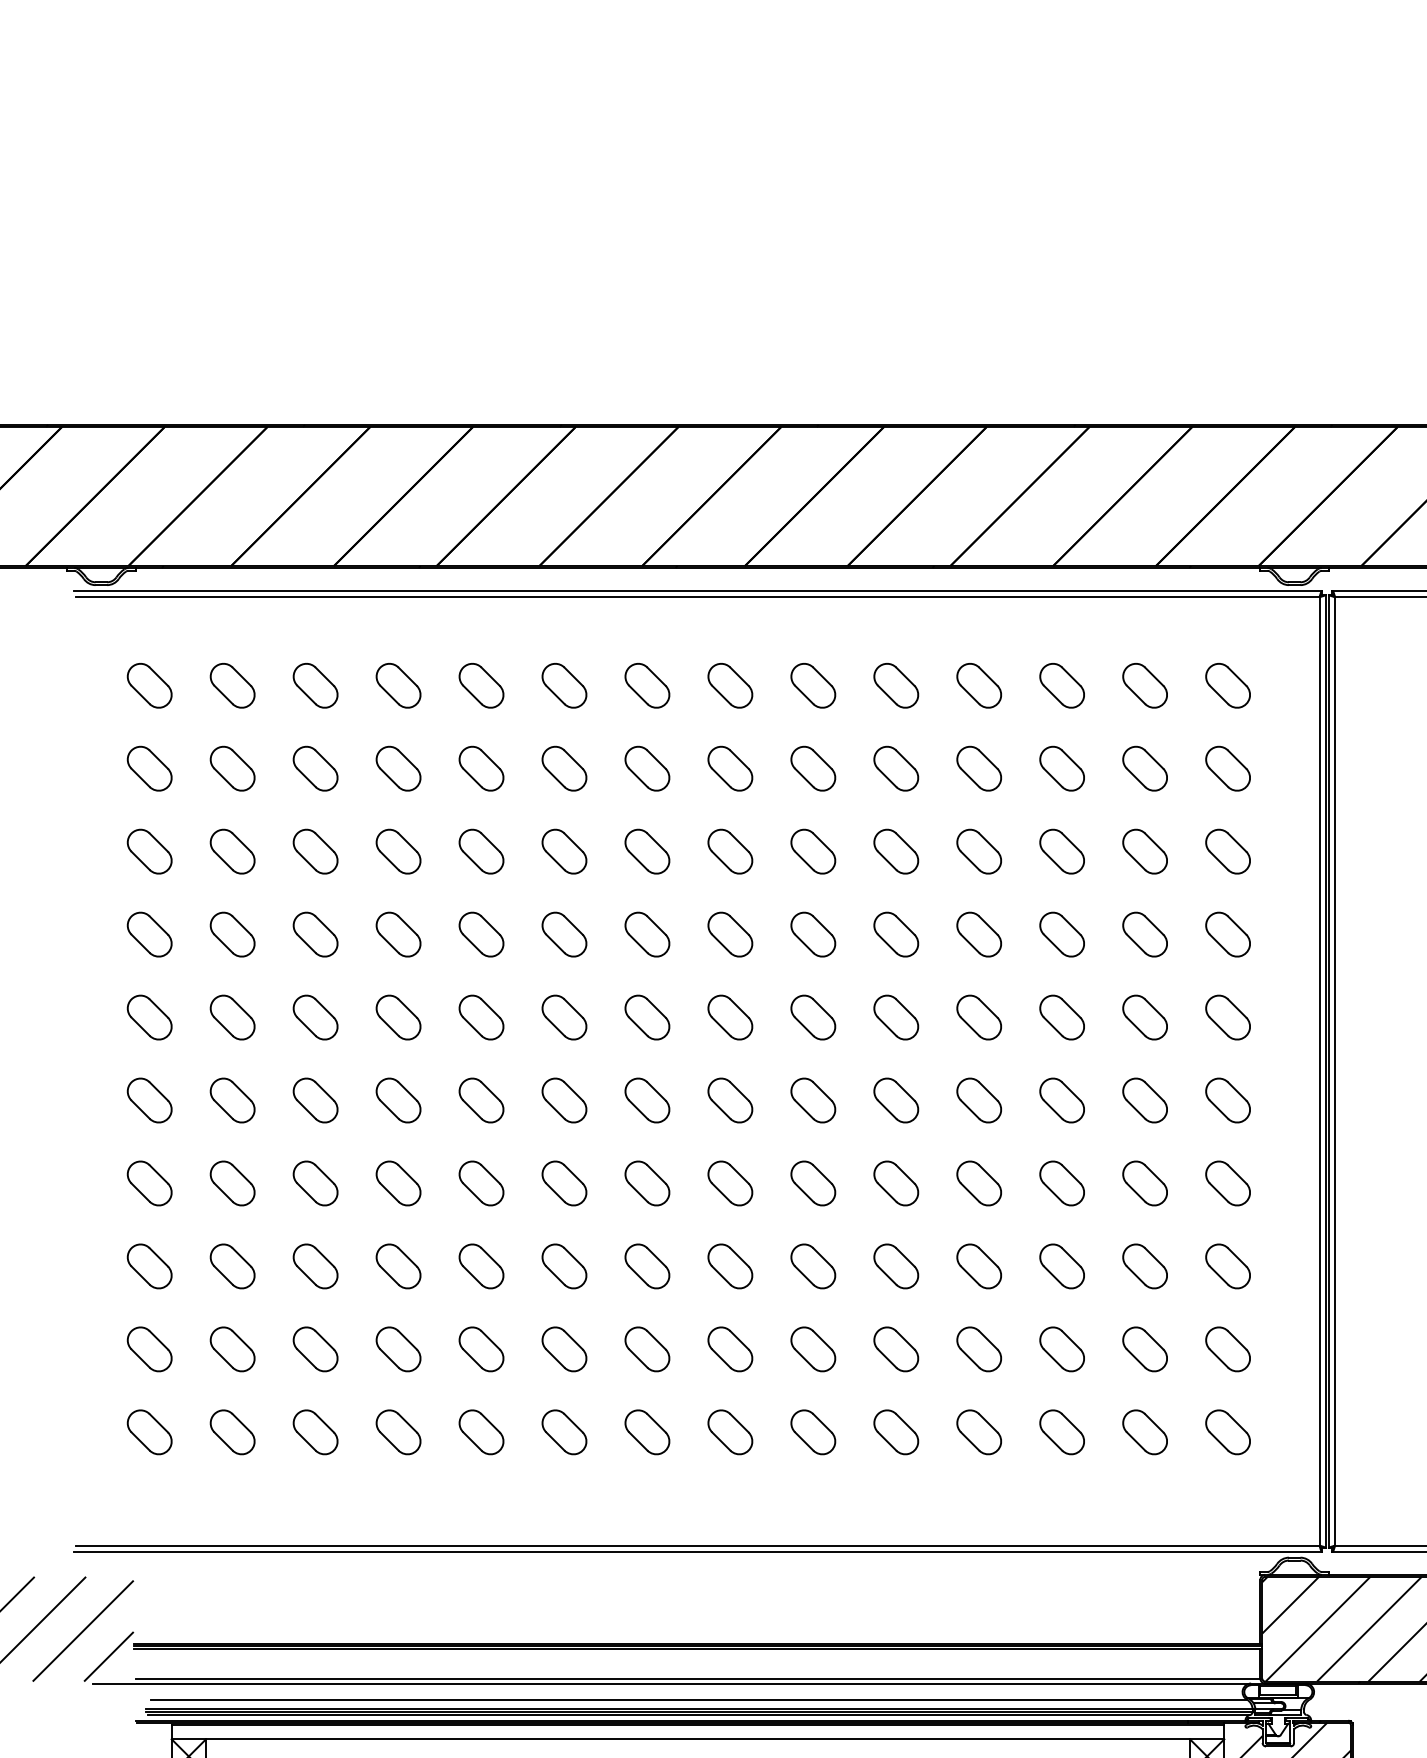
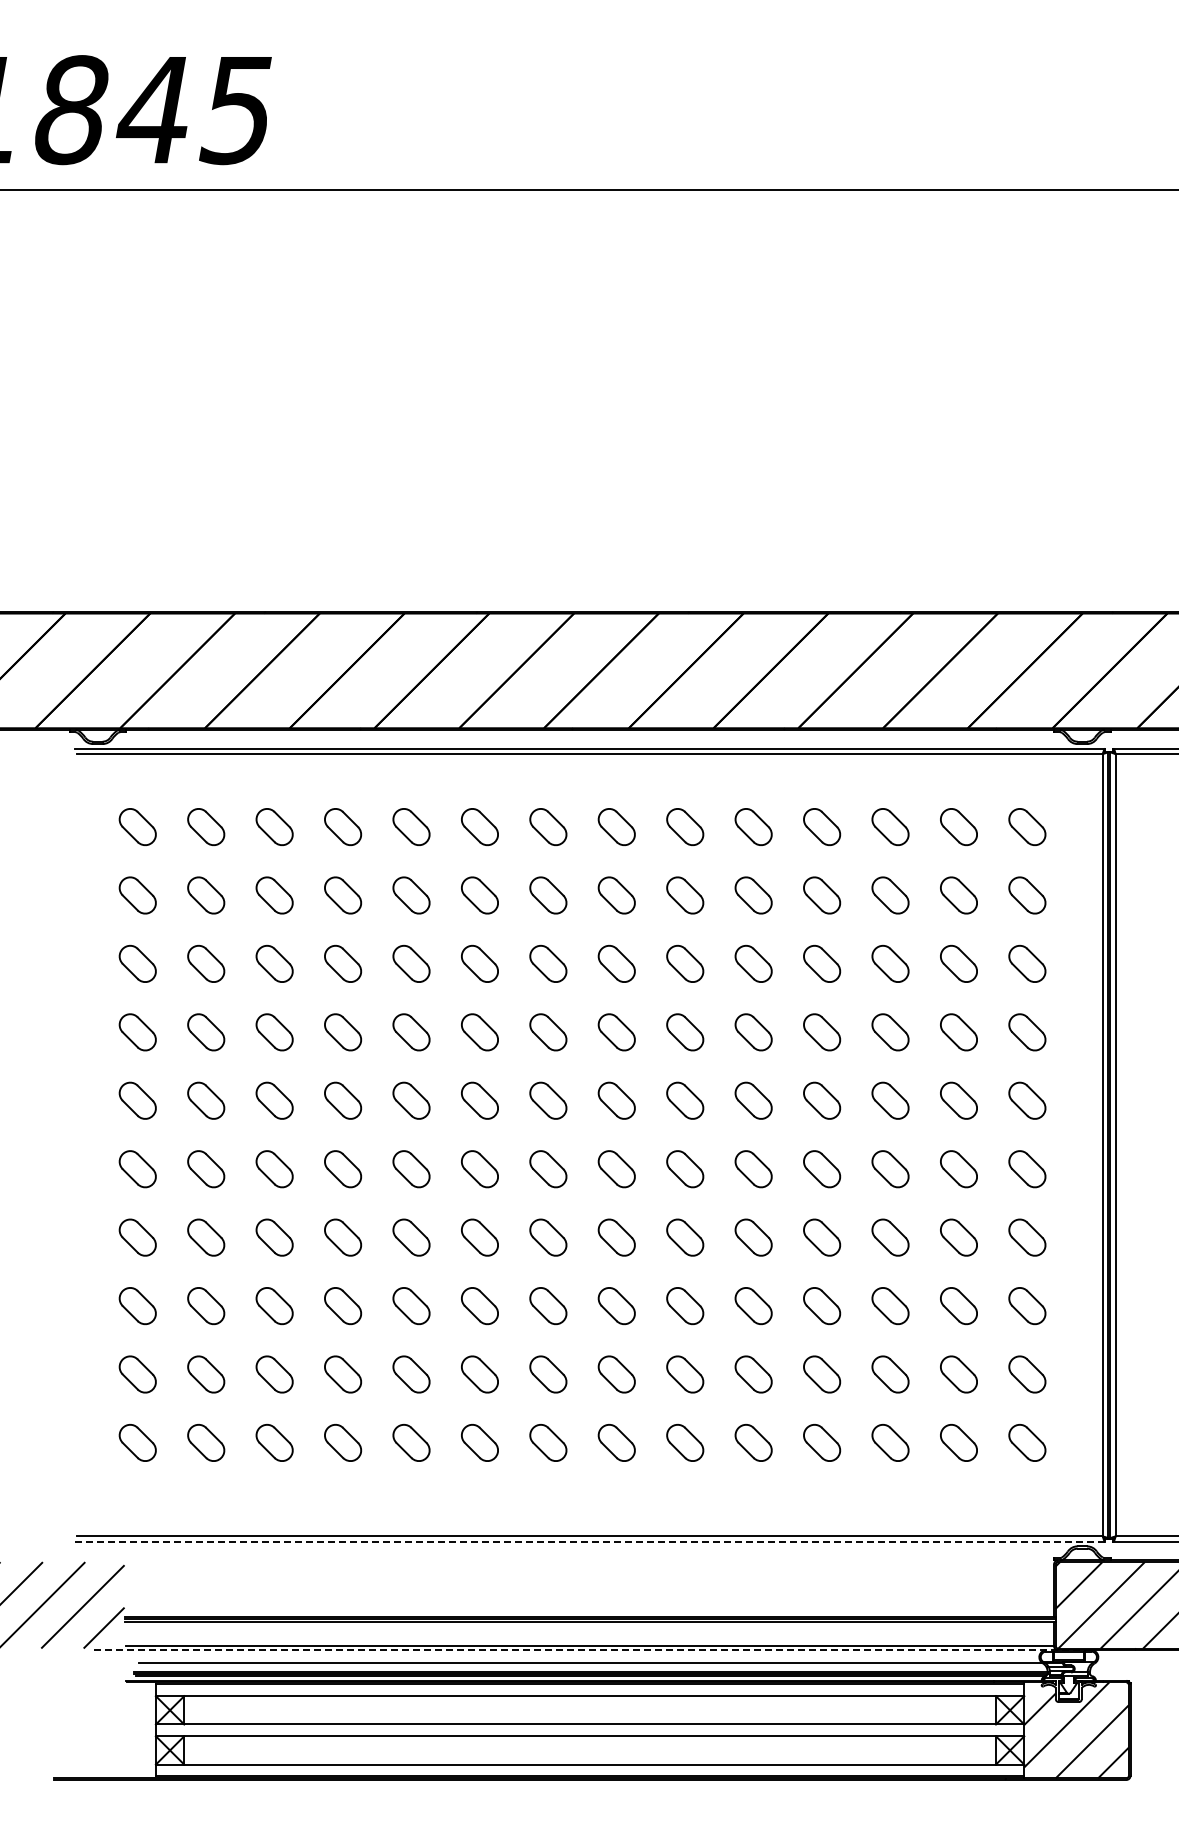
line: (698, 1551) -> (590, 1541), solid -> dashed
line: (698, 1683) -> (590, 1650), solid -> dashed

